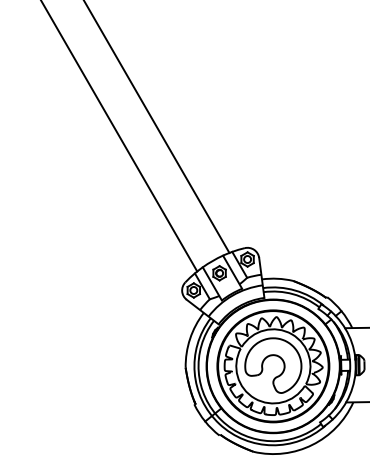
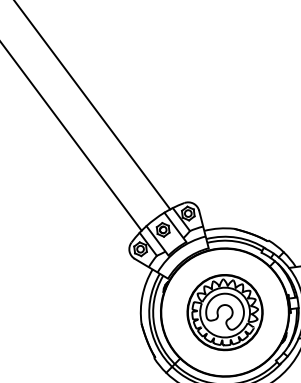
part: (273, 366) -> (225, 312), size x0.7

